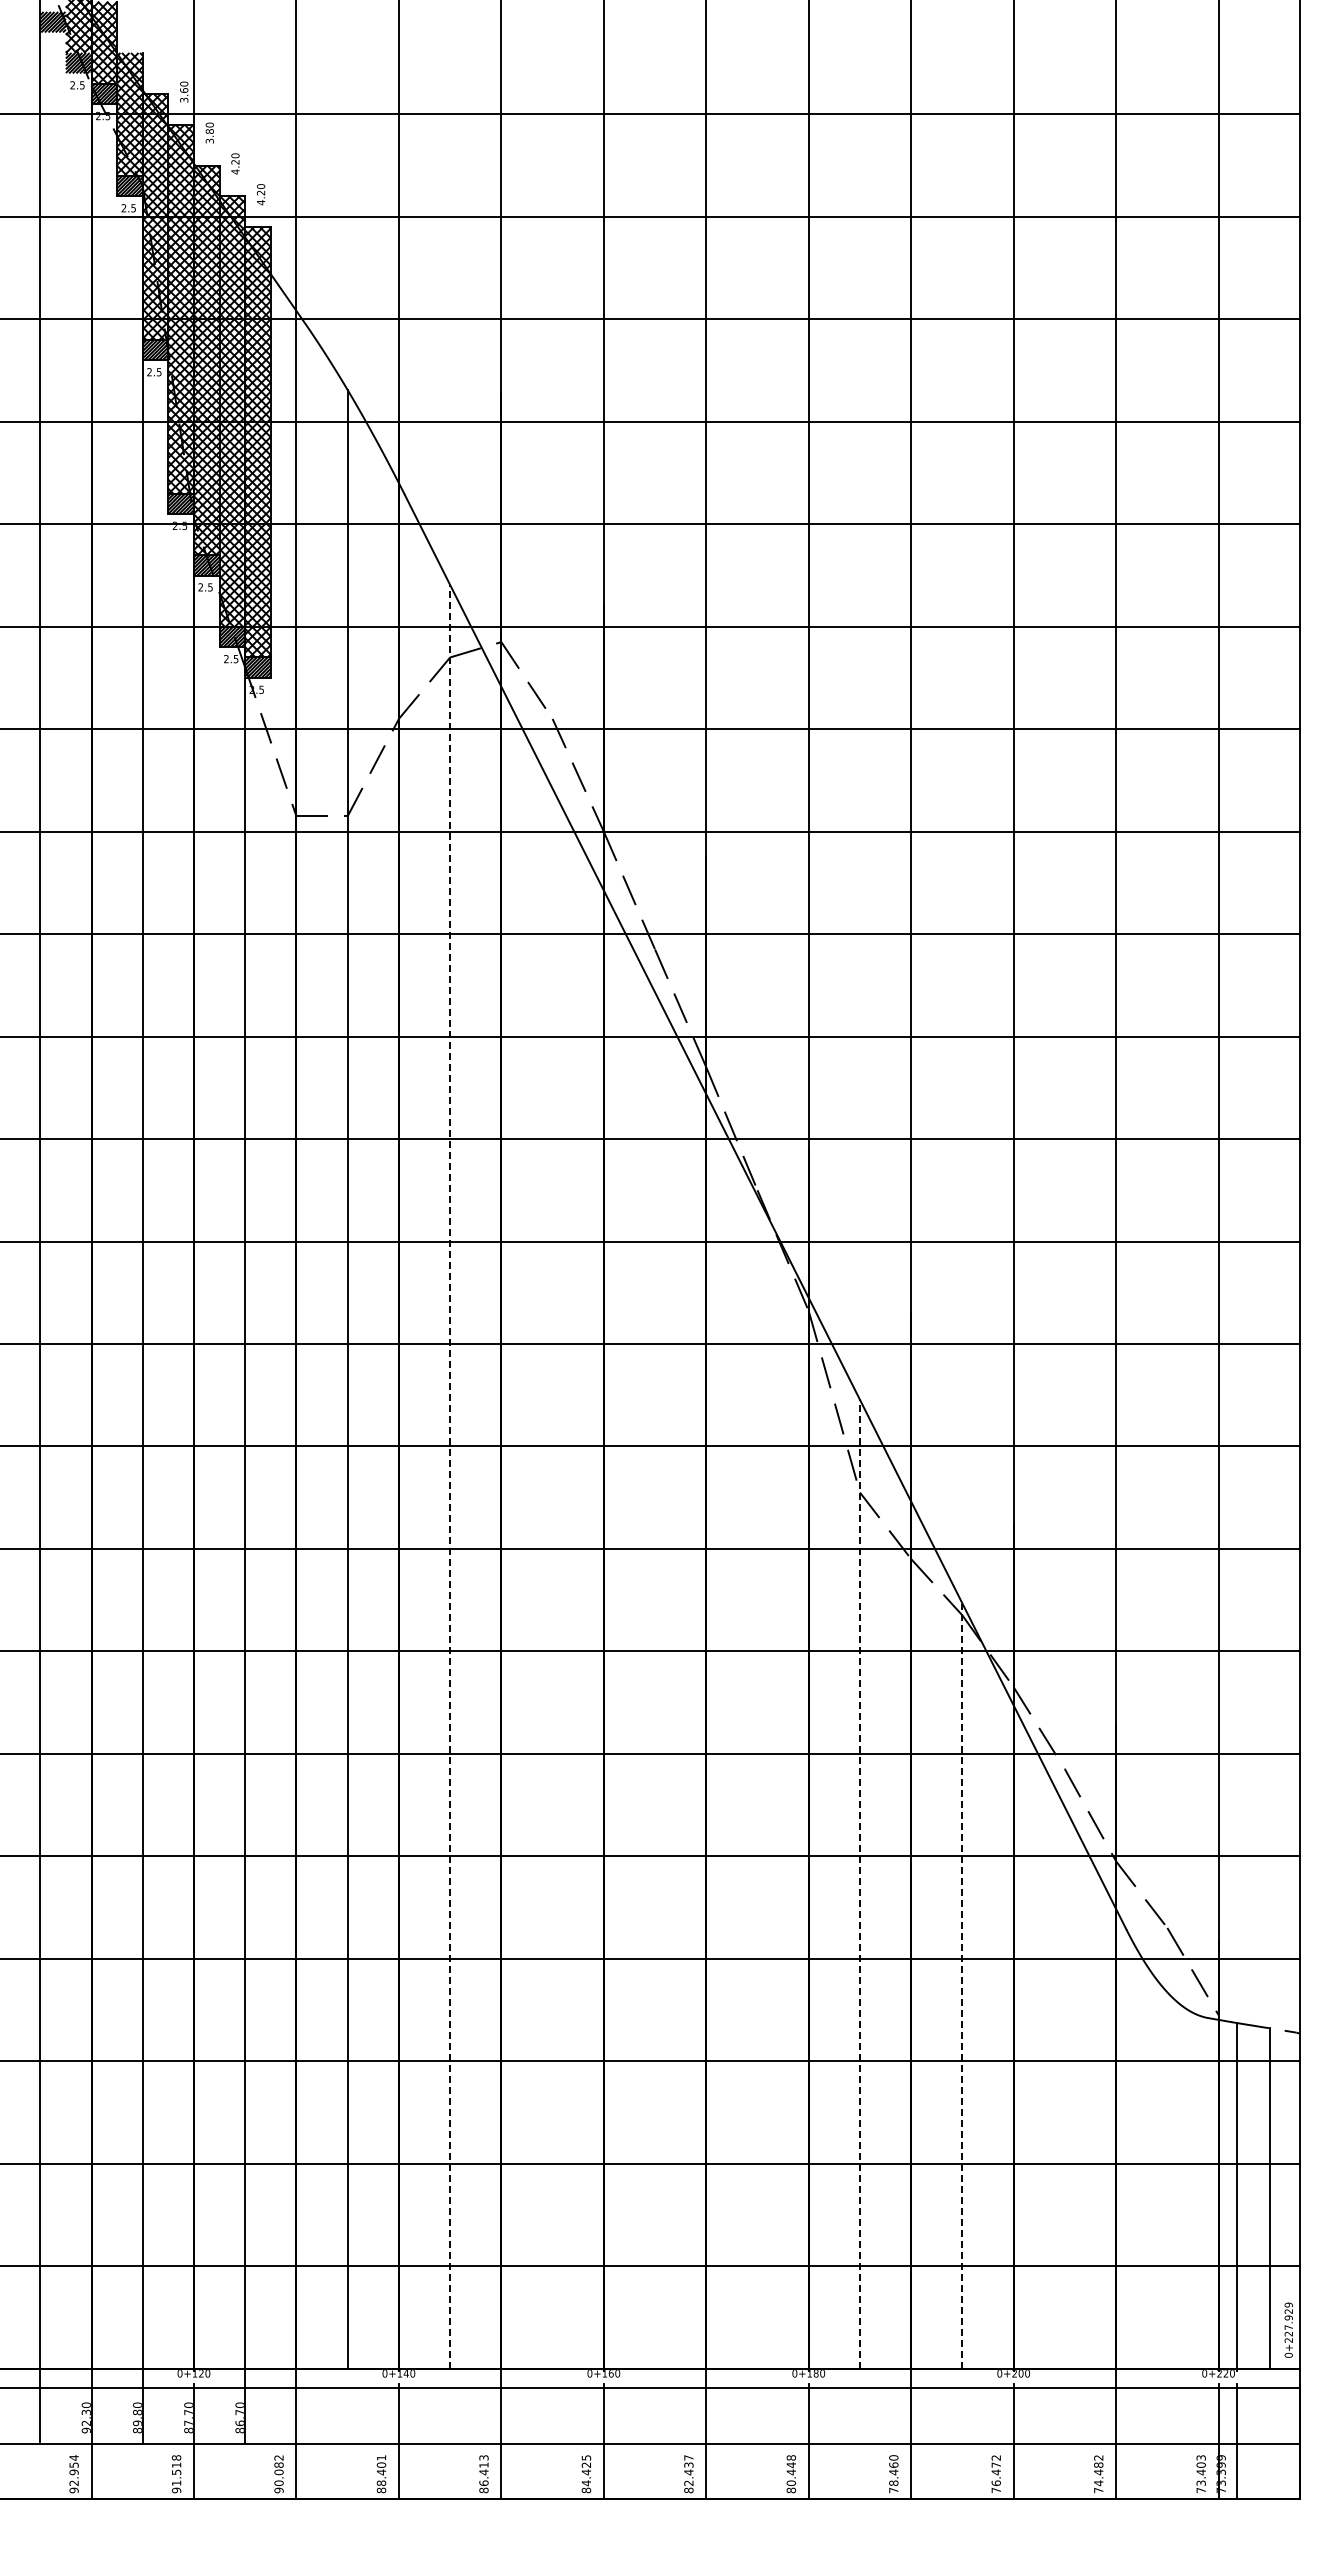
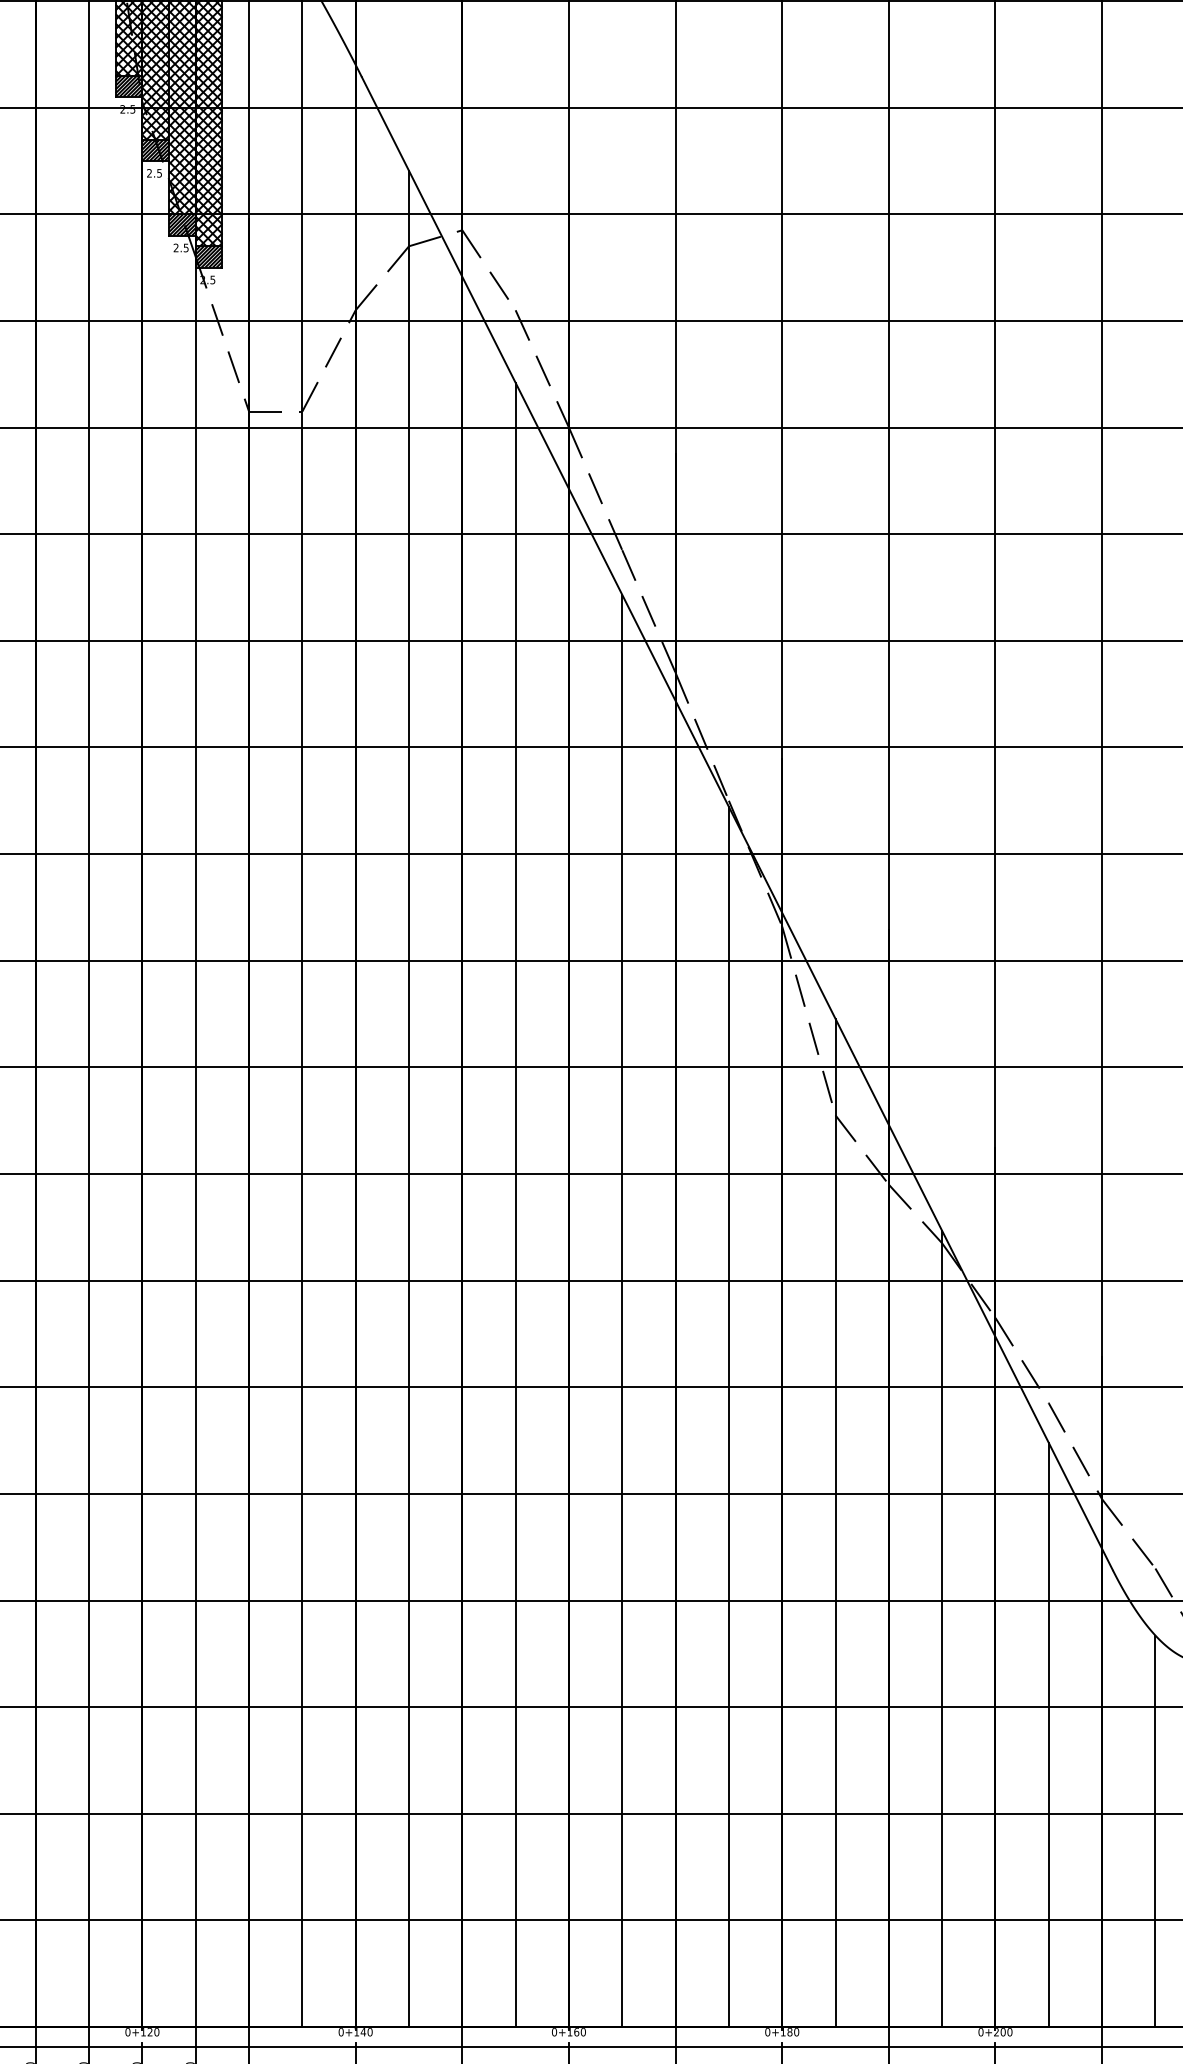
line: (450, 1476) -> (409, 1098), dashed -> solid
line: (552, 1578) -> (515, 1204), added
line: (655, 1680) -> (622, 1310), added
line: (757, 1782) -> (728, 1417), added
line: (859, 1883) -> (835, 1522), dashed -> solid
line: (962, 1986) -> (942, 1629), dashed -> solid
line: (1064, 2087) -> (1048, 1734), added
line: (1167, 2180) -> (1155, 1831), added

